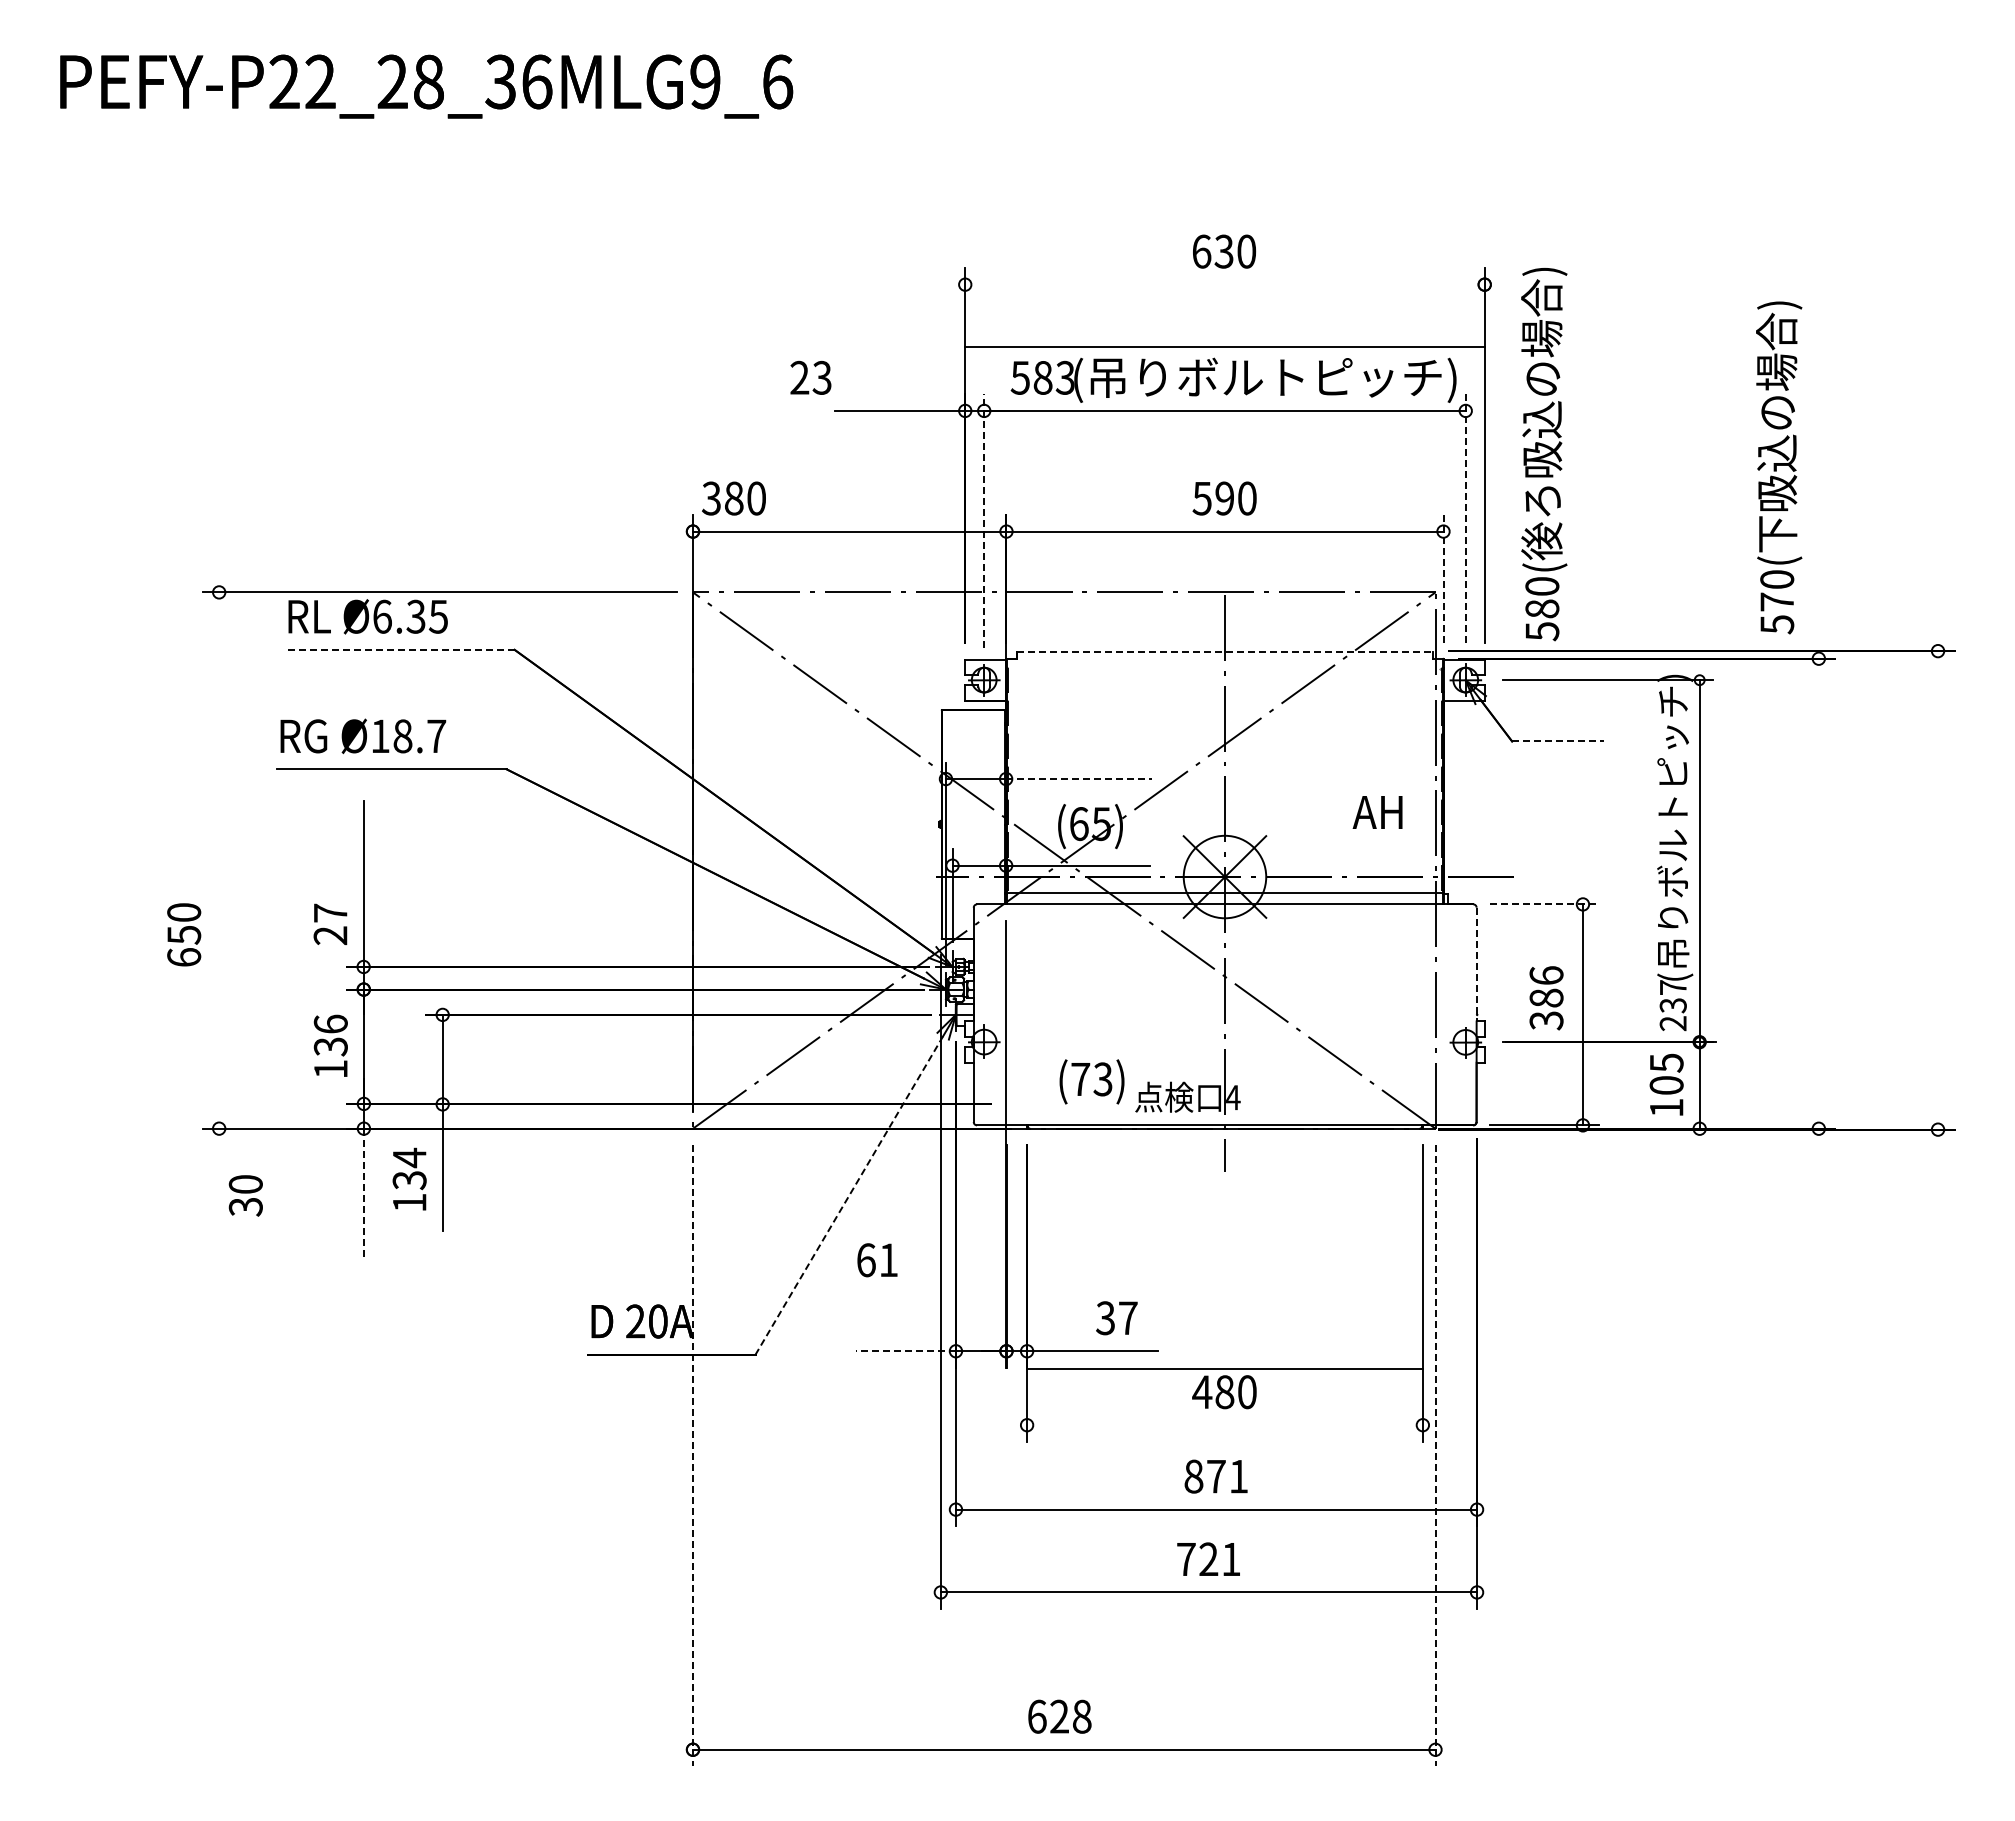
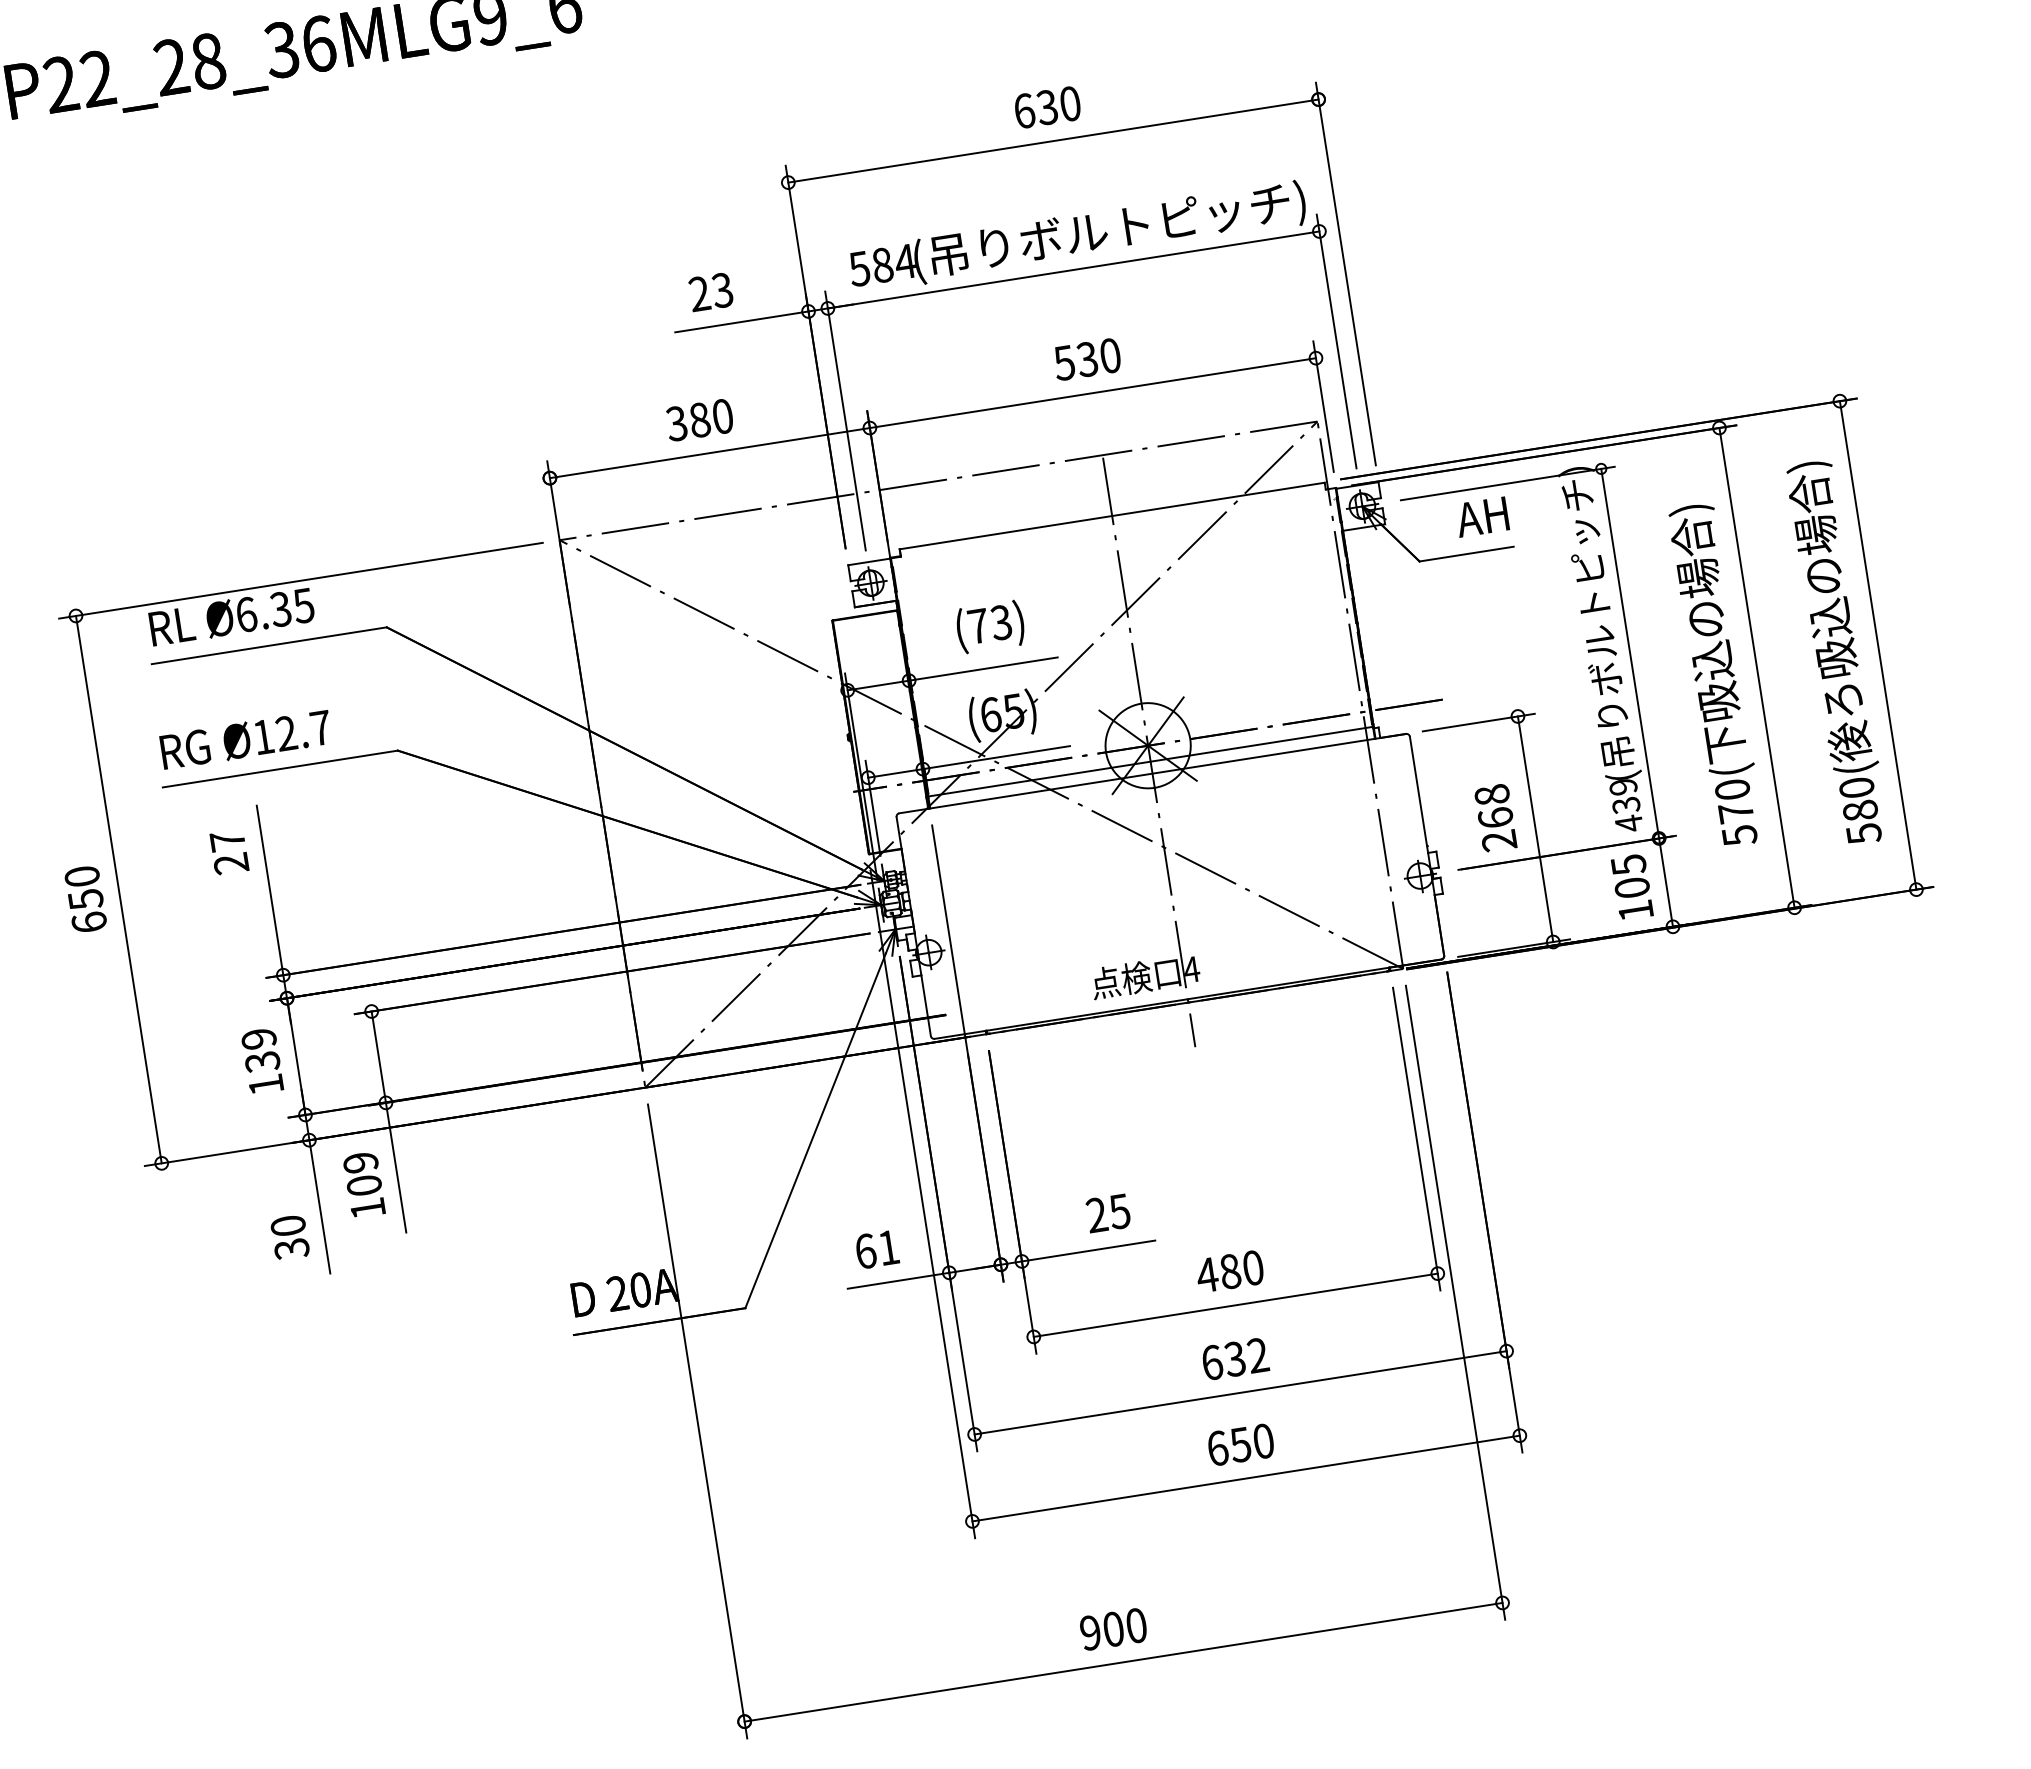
line: (1224, 346) -> (1052, 140), moved
text: (810, 377) -> (710, 291), moved
text: (1064, 377) -> (904, 261), 583 -> 584
text: (1544, 454) -> (1837, 652), moved
text: (1779, 467) -> (1716, 674), moved
text: (733, 498) -> (699, 420), moved
text: (1224, 498) -> (1087, 359), 590 -> 530
line: (1465, 518) -> (1336, 341), dashed -> solid
line: (984, 521) -> (845, 421), dashed -> solid
line: (1443, 579) -> (1323, 407), dashed -> solid
line: (399, 649) -> (269, 645), dashed -> solid
line: (1225, 652) -> (1112, 516), dashed -> solid
text: (402, 736) -> (286, 733), Ø18.7 -> Ø12.7
line: (1558, 741) -> (1466, 554), dashed -> solid
line: (1078, 779) -> (983, 669), dashed -> solid
text: (1377, 812) -> (1482, 517), moved
line: (219, 860) -> (119, 889), added
line: (1938, 890) -> (1878, 645), added
line: (1818, 893) -> (1756, 667), added
line: (1544, 904) -> (1478, 722), dashed -> solid
text: (330, 923) -> (229, 851), moved
text: (184, 934) -> (86, 898), moved
line: (1476, 964) -> (1418, 794), dashed -> solid
text: (1546, 998) -> (1495, 818), 386 -> 268
text: (1672, 1005) -> (1625, 805), 237 -> 439
text: (330, 1023) -> (258, 1038), 136 -> 139
text: (1091, 1081) -> (989, 626), moved
text: (409, 1168) -> (362, 1173), 134 -> 109
line: (363, 1194) -> (319, 1207), dashed -> solid
text: (245, 1195) -> (289, 1237), moved
line: (849, 1195) -> (815, 1130), dashed -> solid
text: (877, 1260) -> (877, 1249), moved
text: (1116, 1318) -> (1107, 1213), 37 -> 25
line: (906, 1351) -> (898, 1280), dashed -> solid
line: (1224, 1369) -> (1235, 1305), moved
line: (692, 1455) -> (697, 1421), dashed -> solid
line: (1435, 1455) -> (1455, 1302), dashed -> solid
text: (1216, 1476) -> (1235, 1359), 871 -> 632
text: (1208, 1559) -> (1240, 1445), 721 -> 650
text: (1059, 1716) -> (1113, 1629), 628 -> 900

